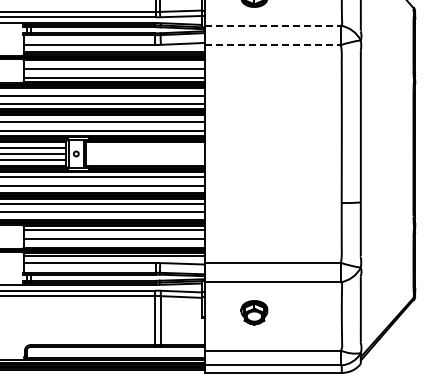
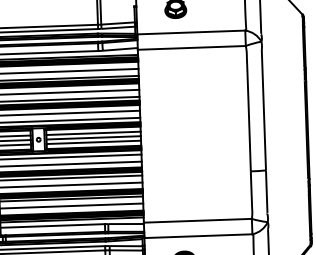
line: (272, 25) -> (190, 32), dashed -> solid
line: (272, 45) -> (191, 48), dashed -> solid
line: (145, 148) -> (93, 133), added
line: (145, 153) -> (93, 137), added
line: (145, 159) -> (93, 142), added

